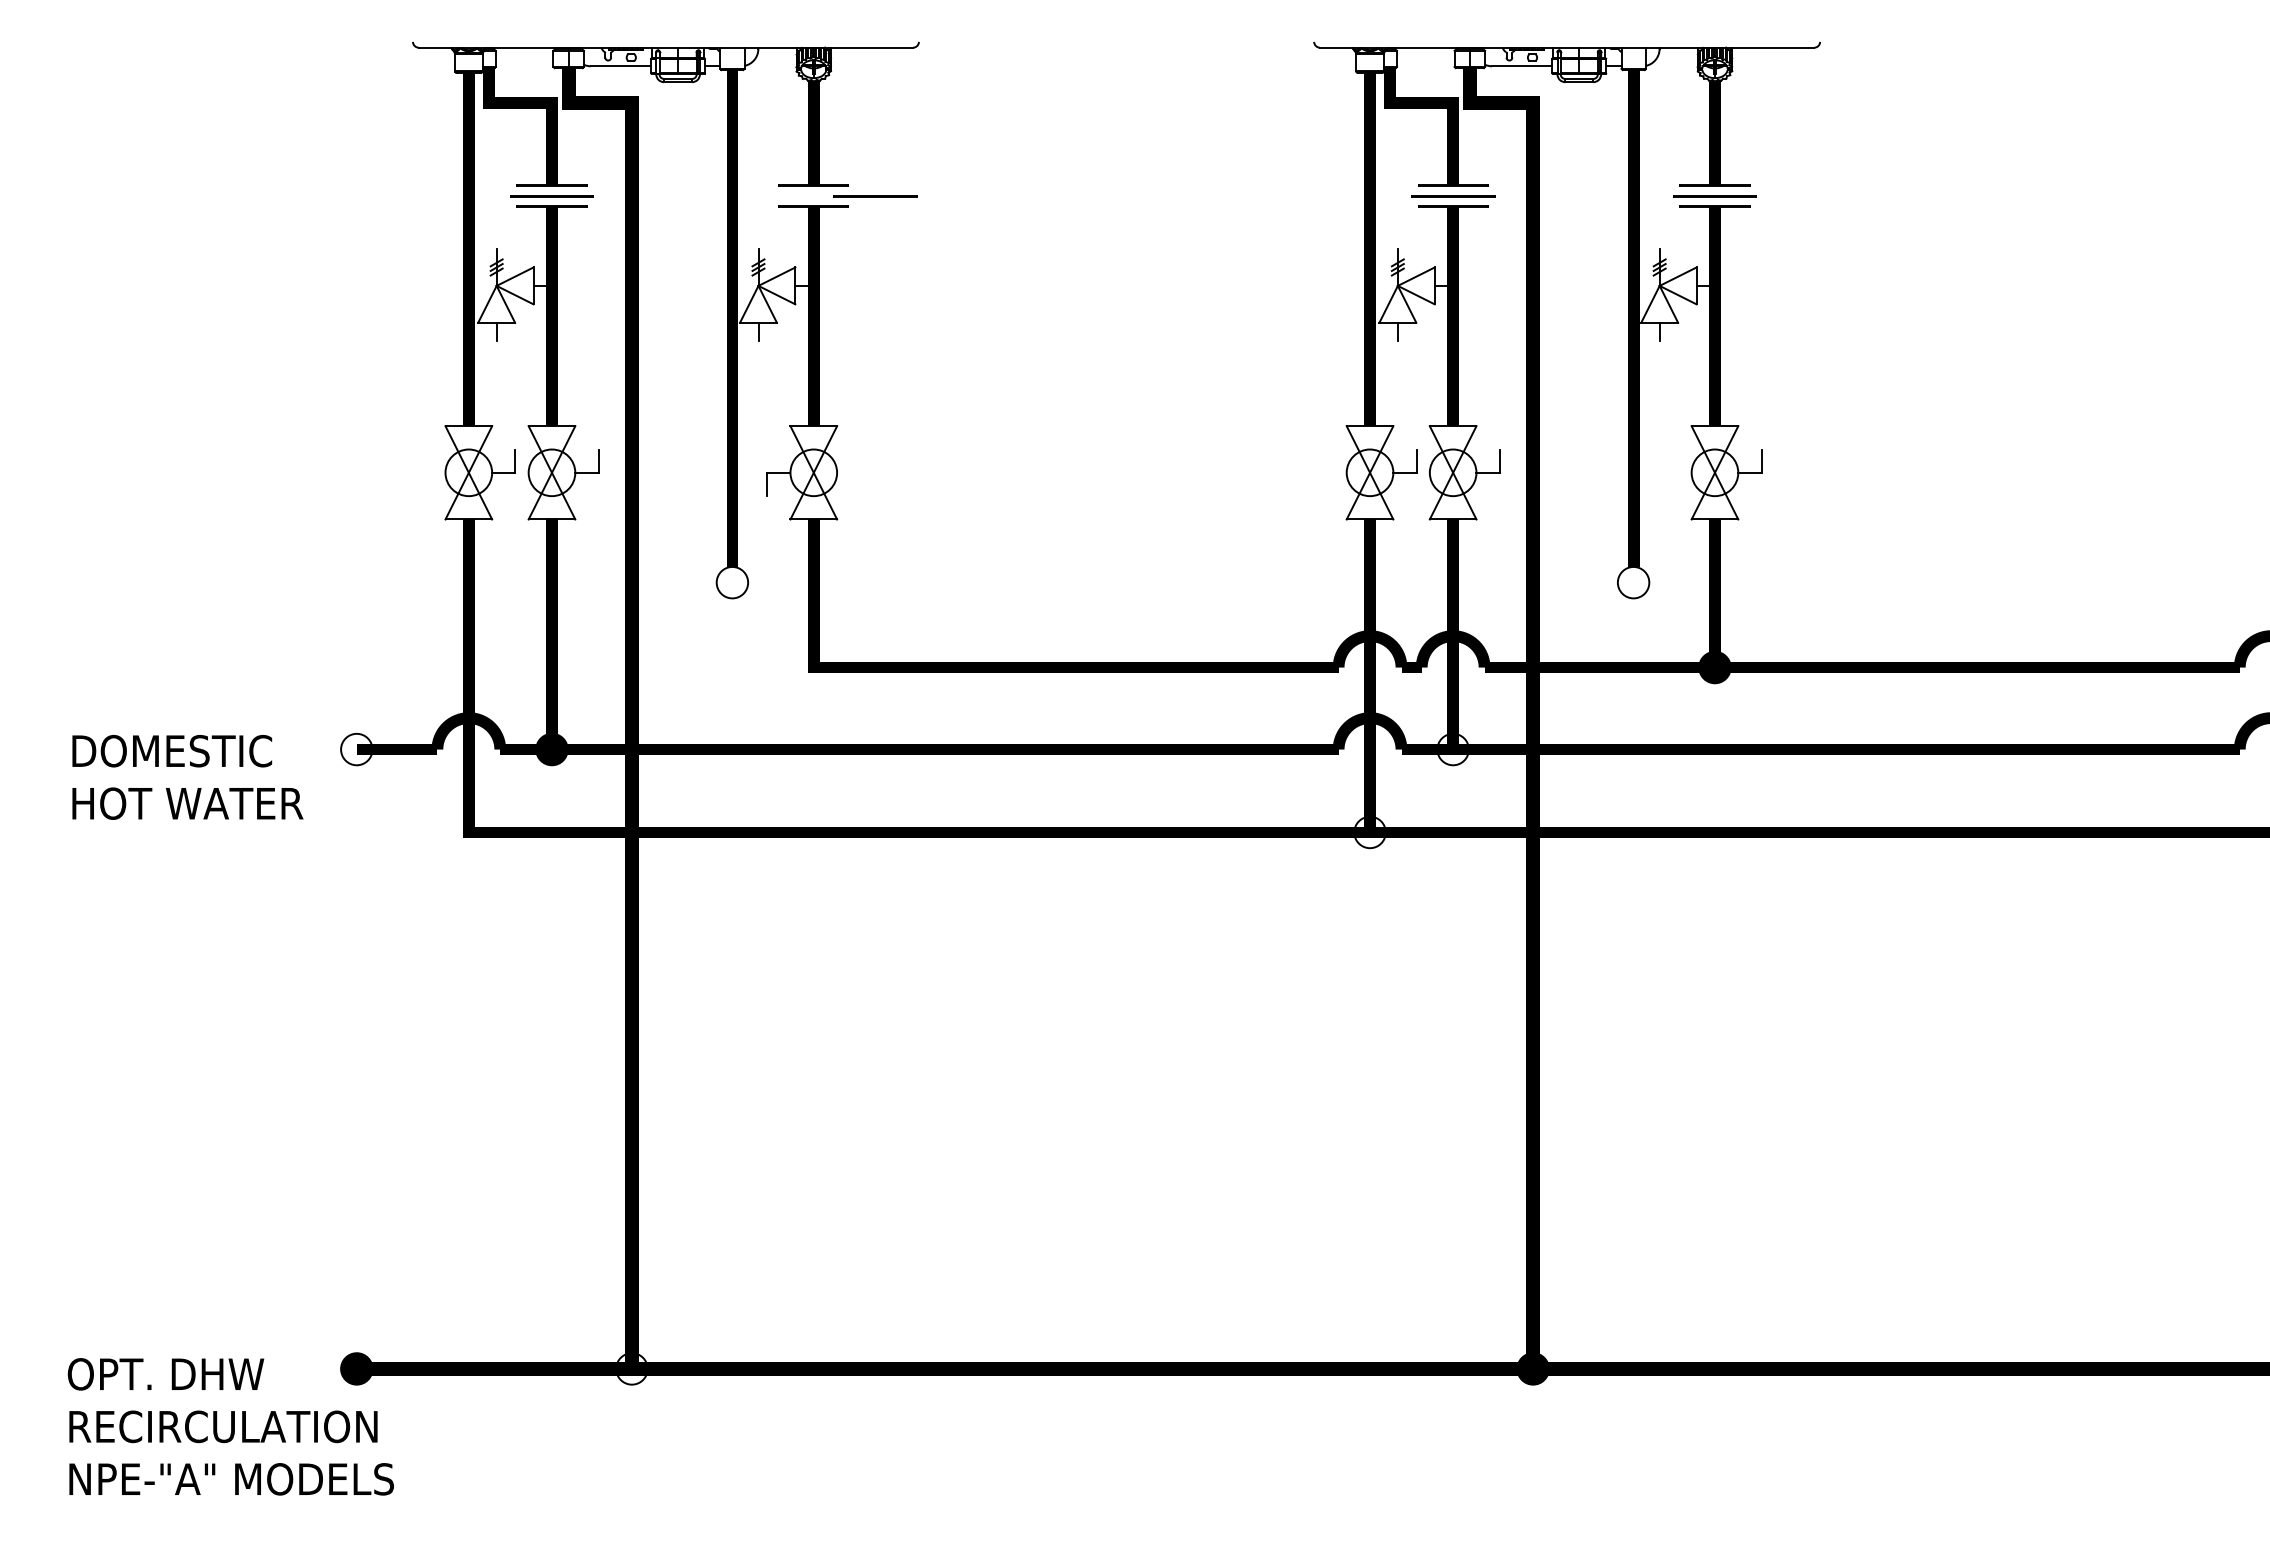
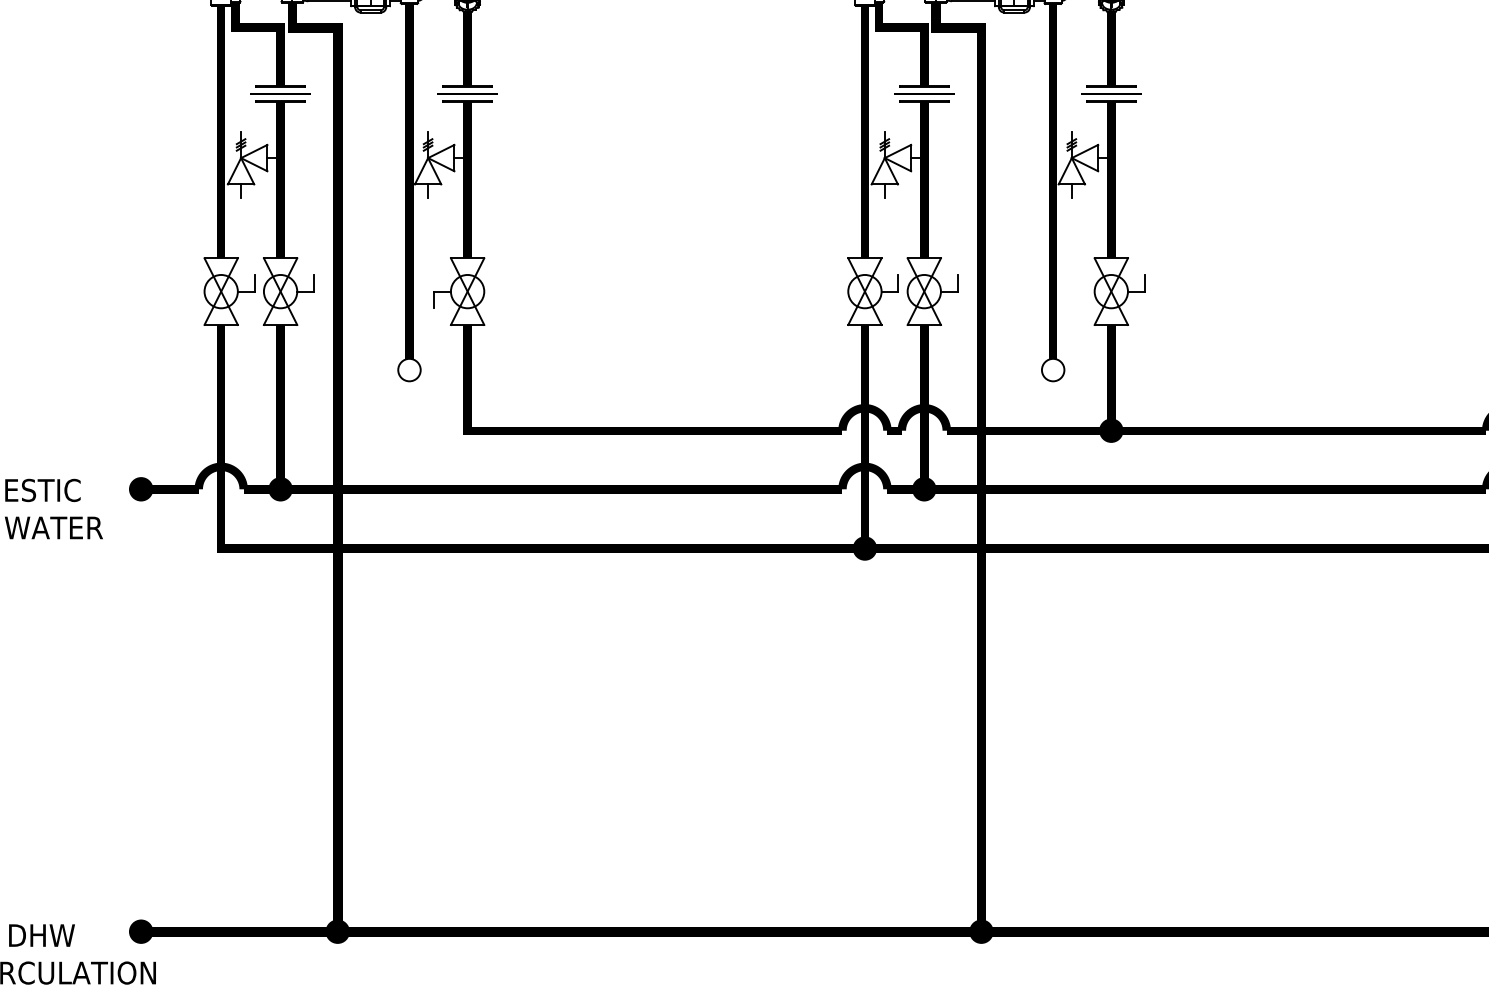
line: (875, 196) -> (467, 94), moved
fill: (356, 749) -> (140, 489), added
fill: (1452, 749) -> (923, 489), added
fill: (1369, 832) -> (864, 548), added
fill: (631, 1368) -> (337, 931), added

